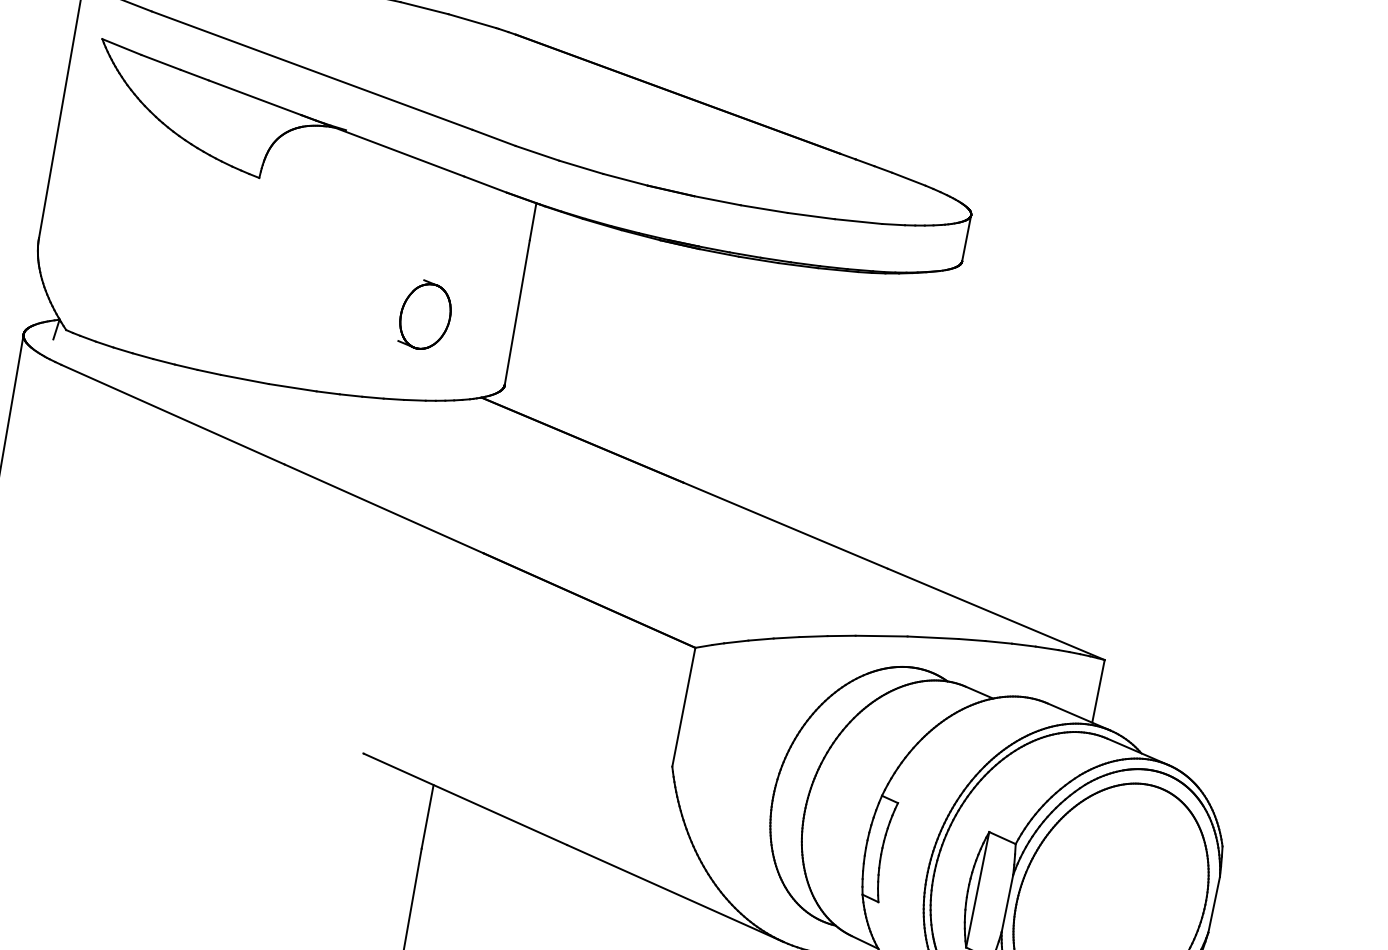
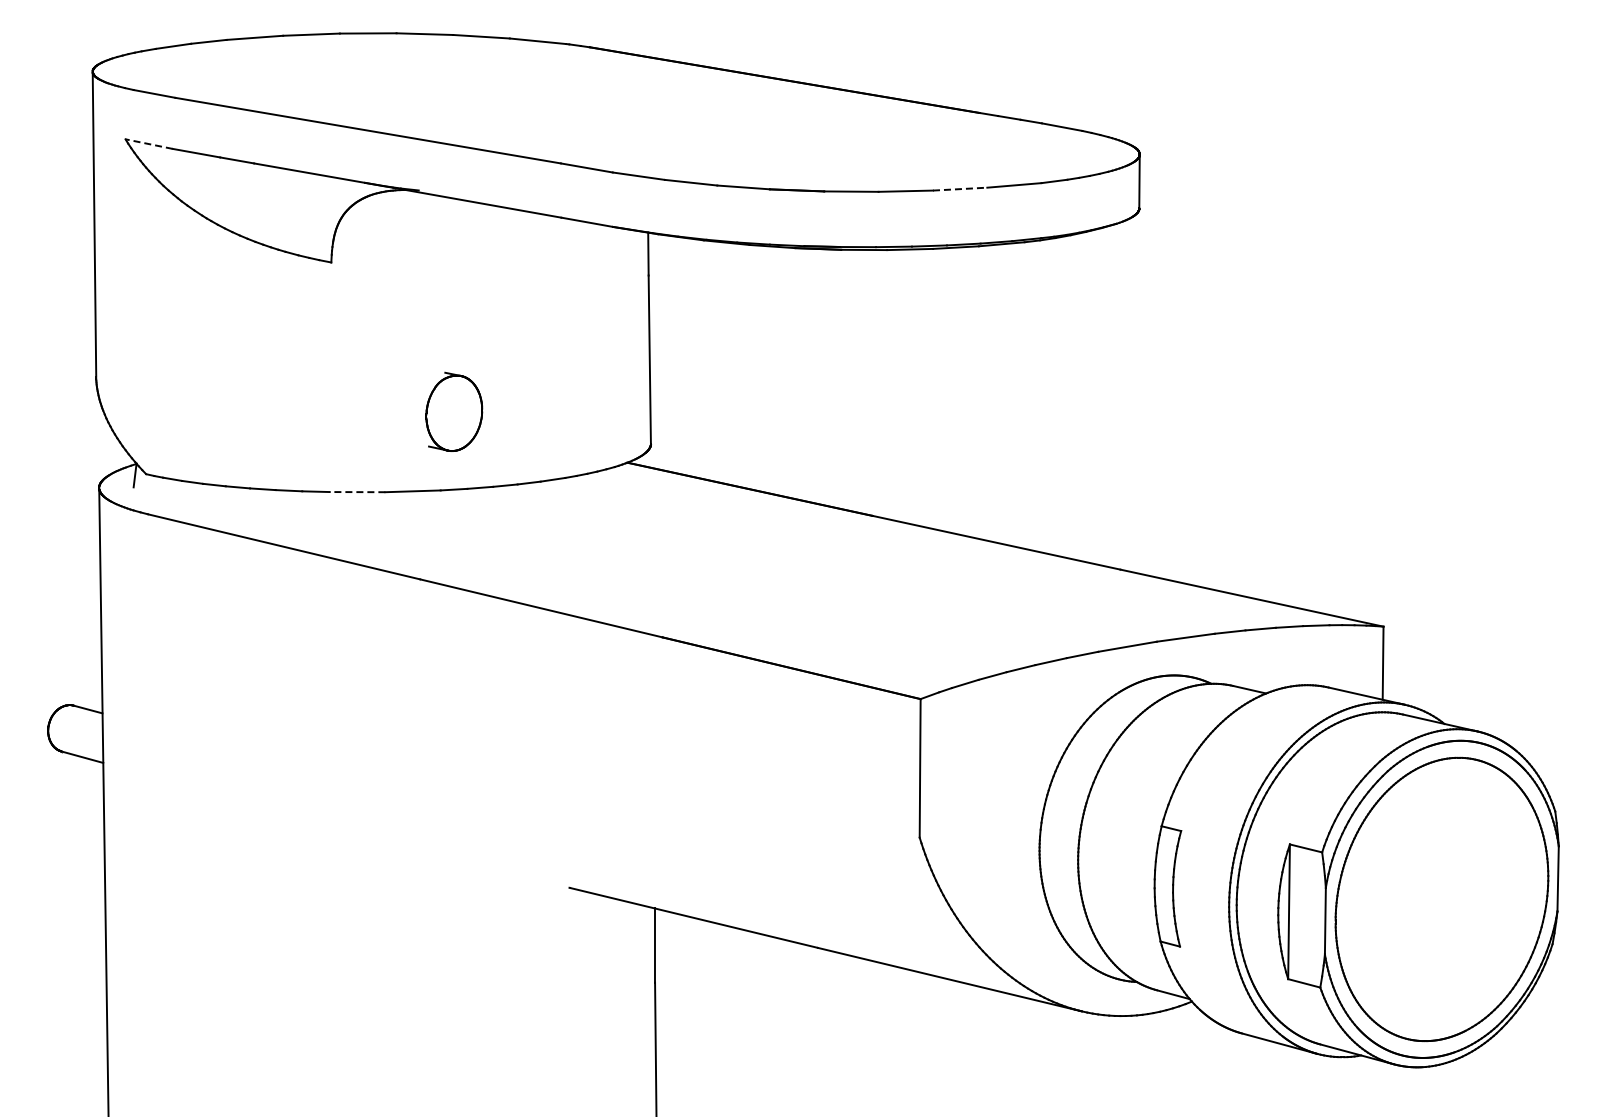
line: (121, 47) -> (148, 144), solid -> dashed
line: (811, 216) -> (960, 189), solid -> dashed
part: (425, 314) -> (454, 411), moved
line: (244, 379) -> (357, 492), solid -> dashed

